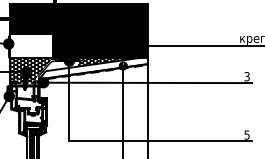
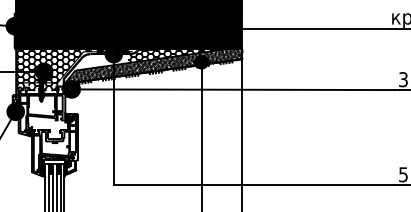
fill: (31, 45) -> (51, 28), added
hatch: (93, 67) -> (153, 64), added

